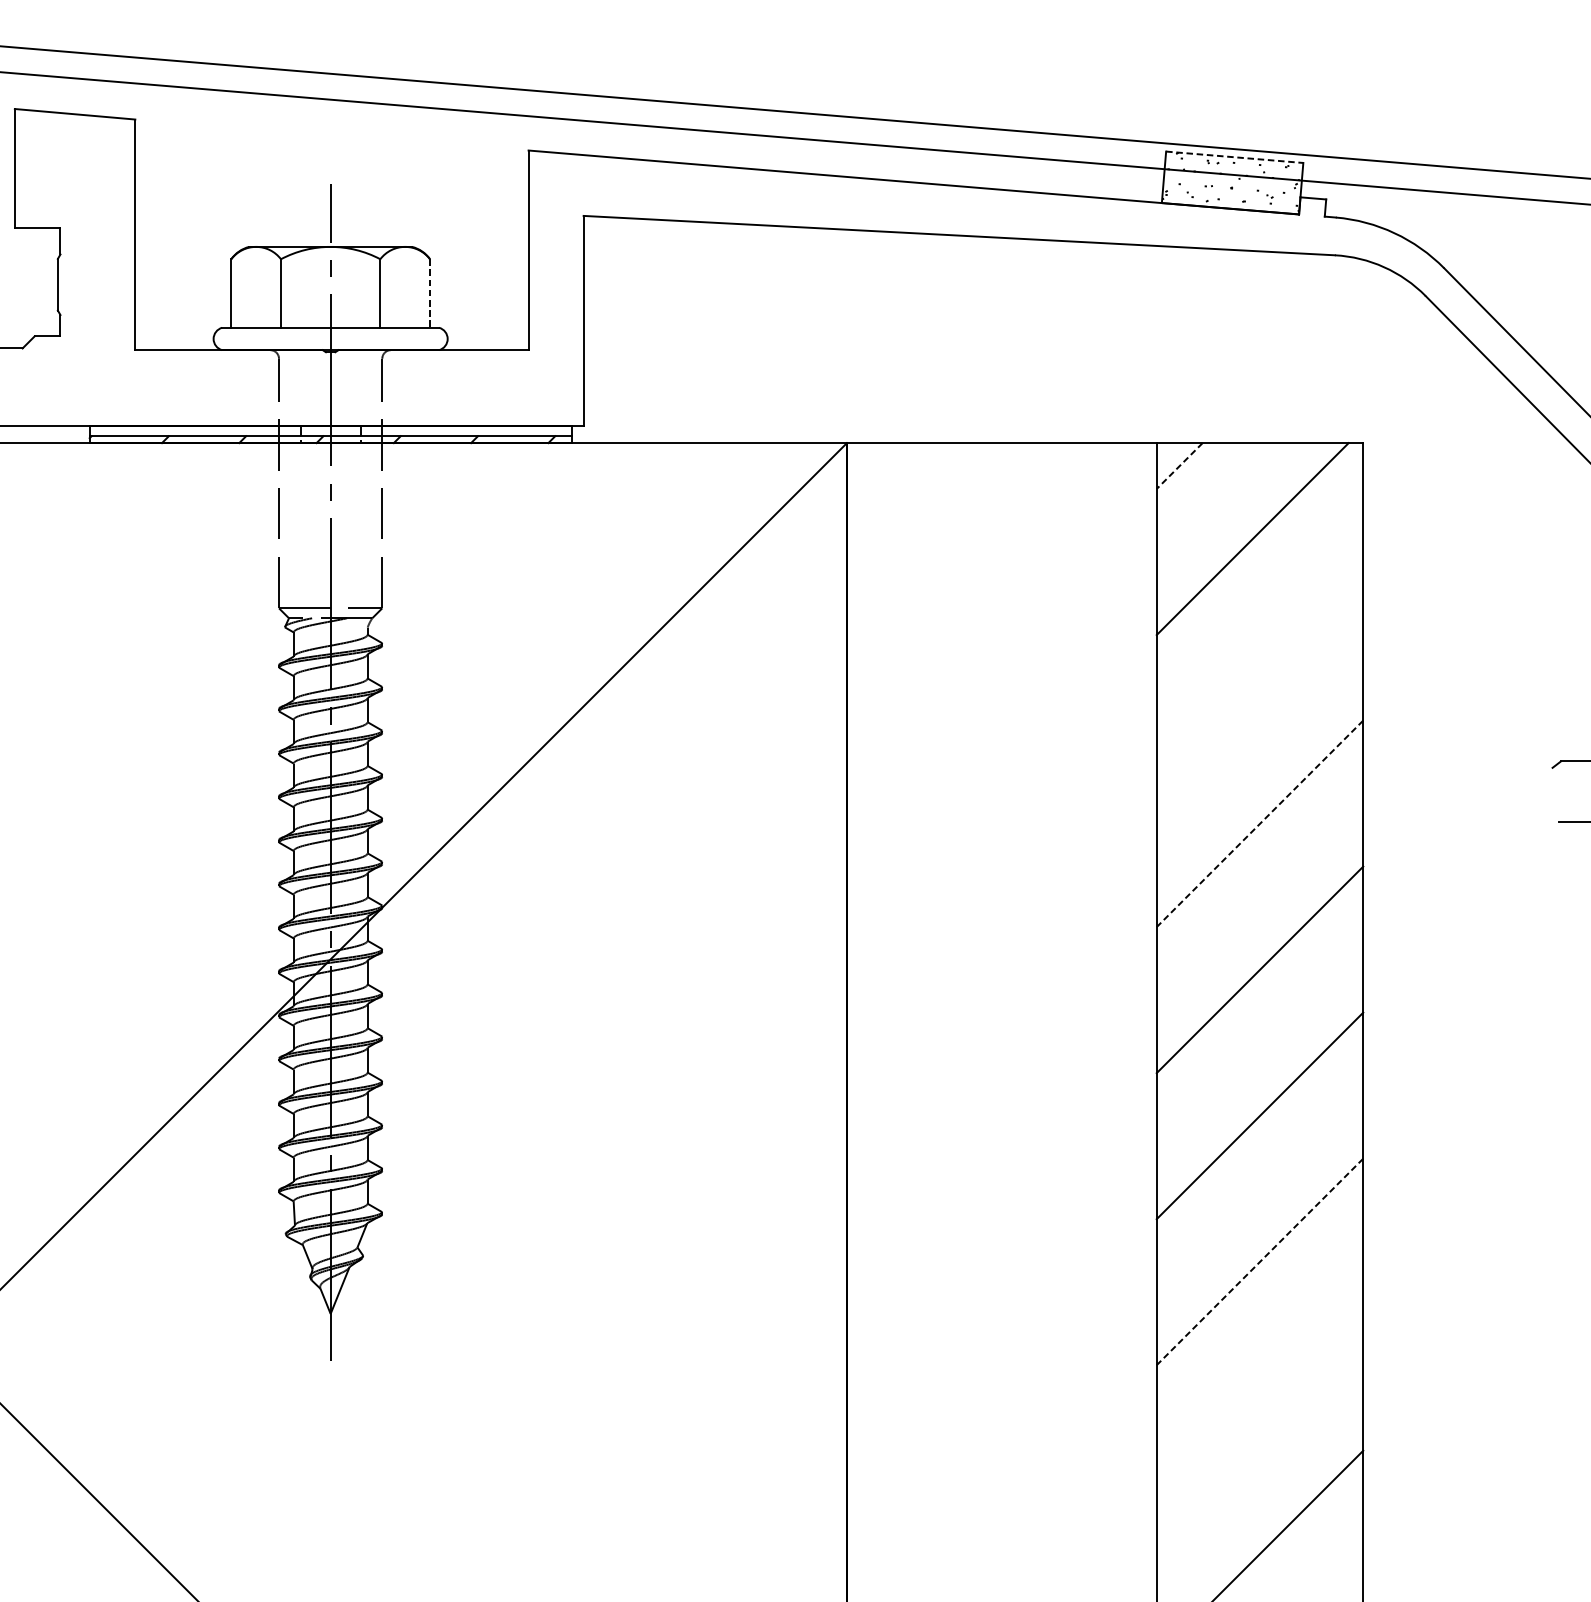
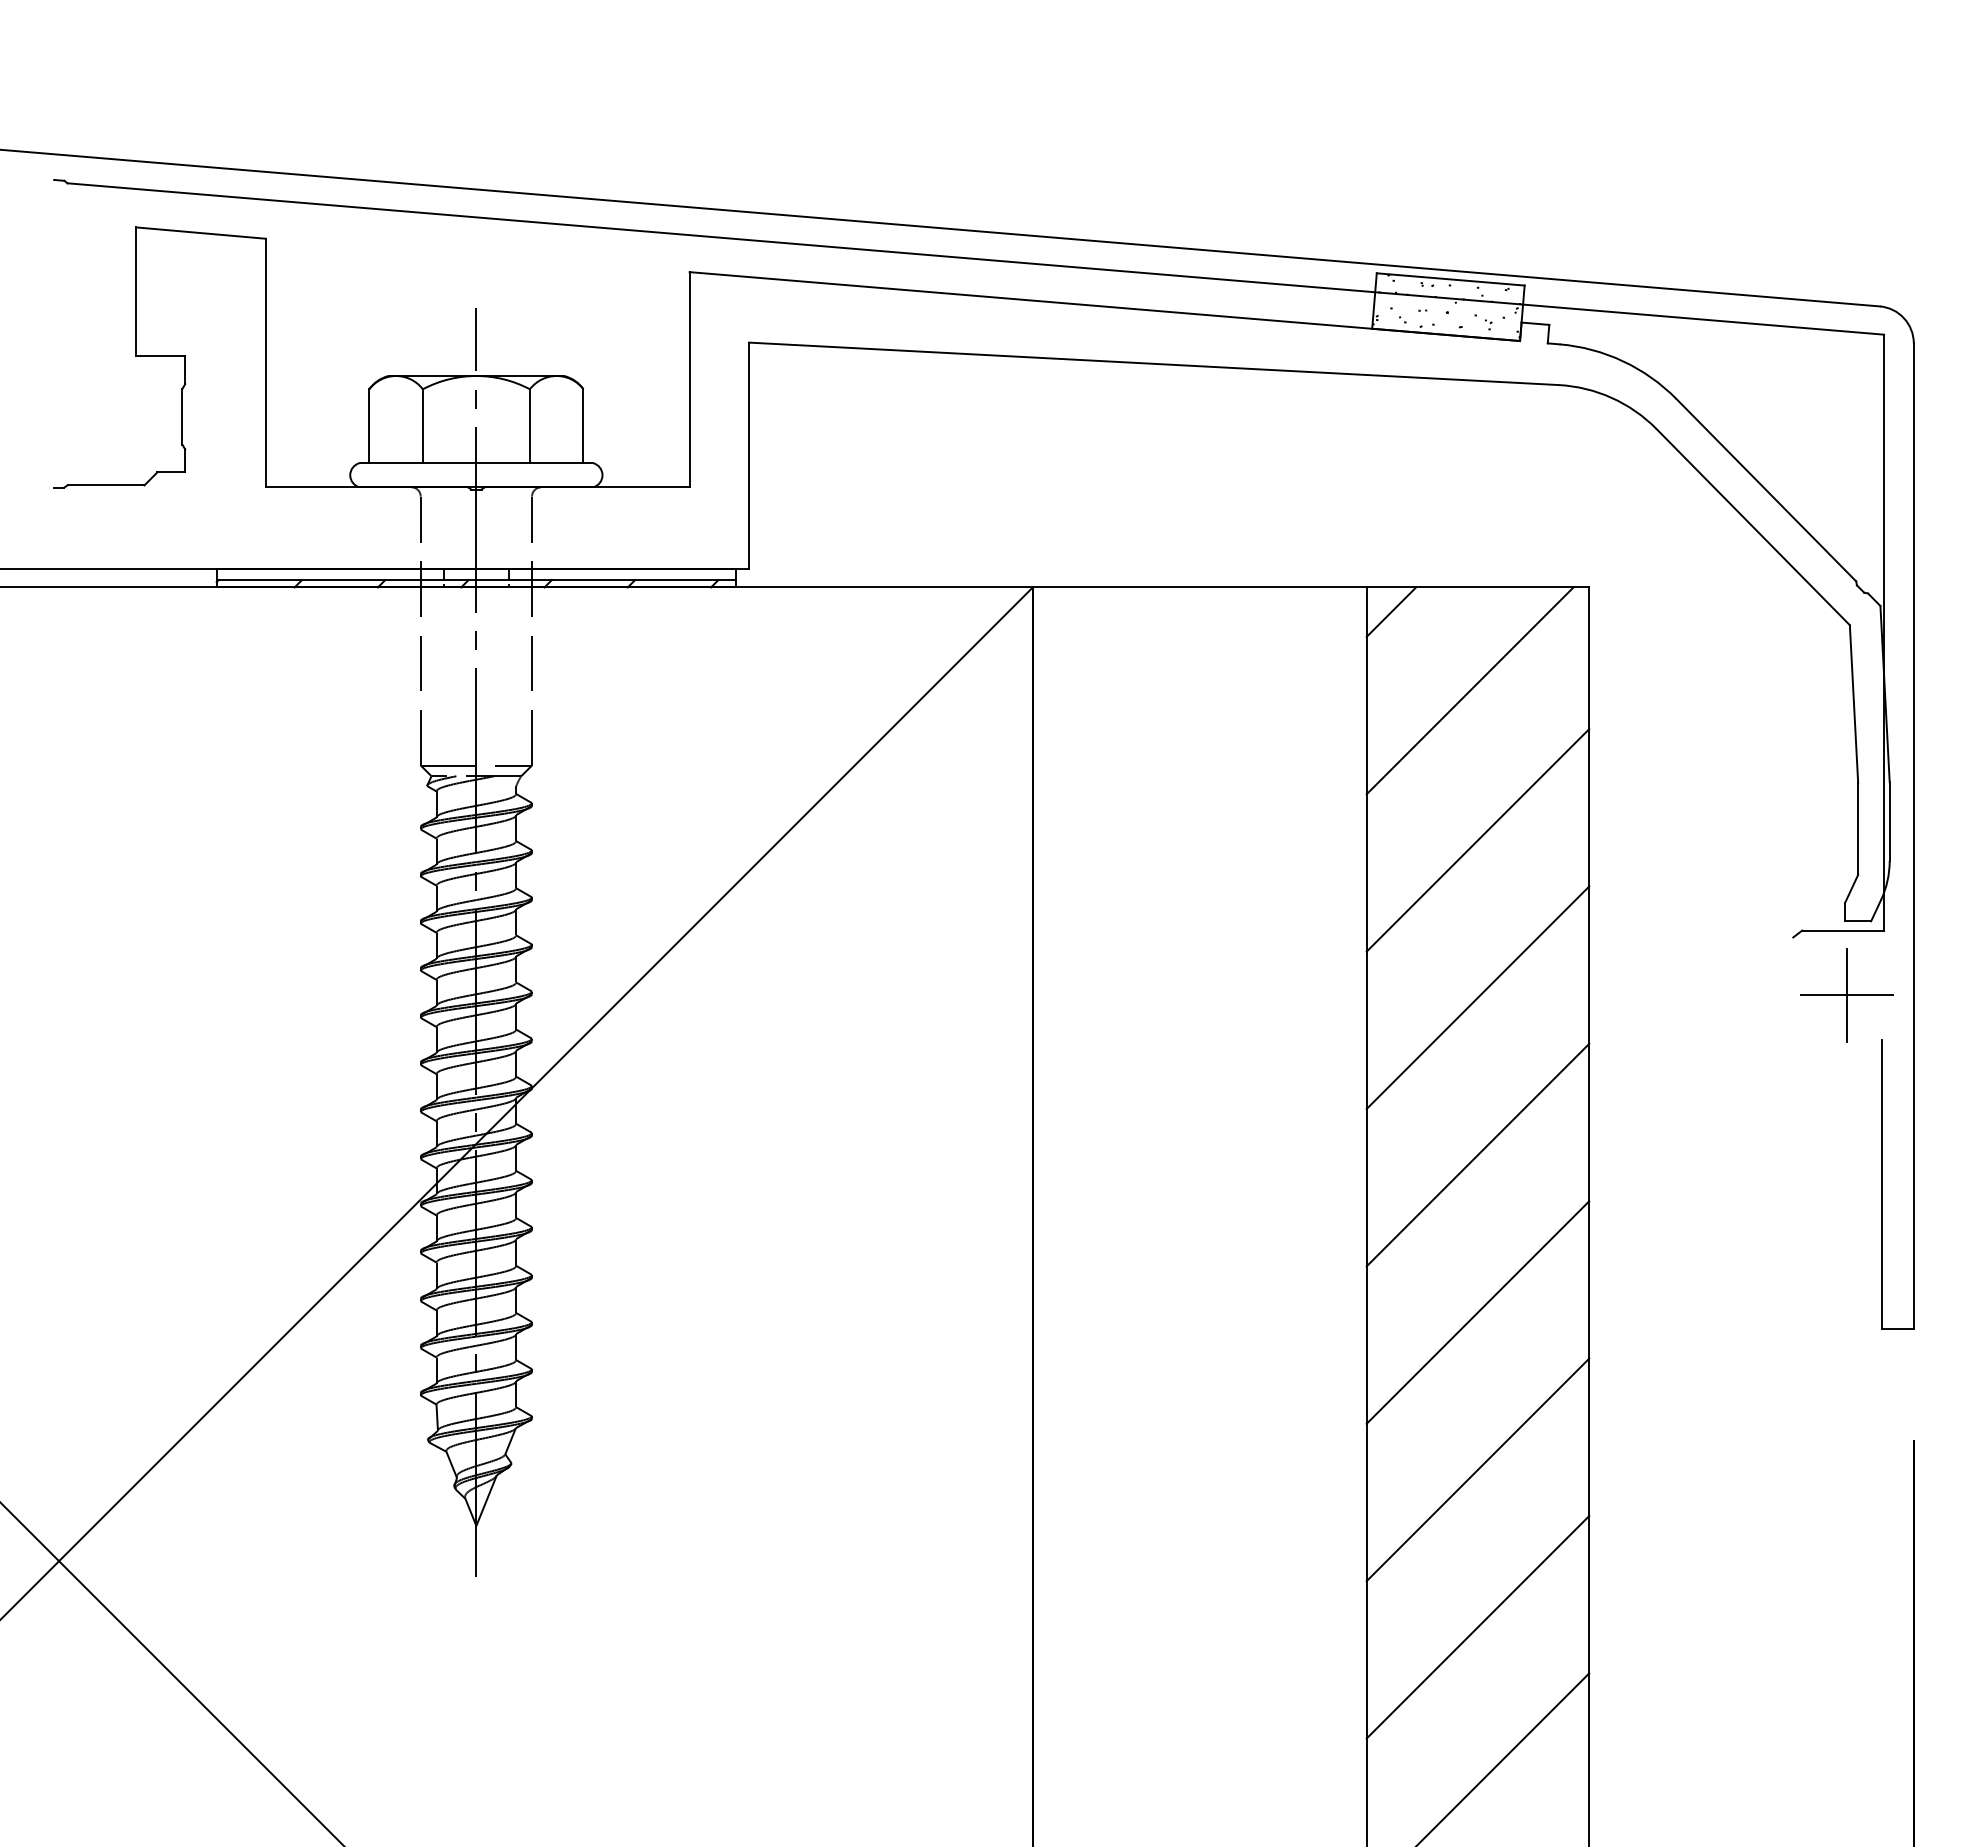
line: (1235, 157) -> (1451, 279), dashed -> solid
line: (430, 293) -> (583, 426), dashed -> solid
line: (1179, 466) -> (1391, 612), dashed -> solid
line: (1259, 677) -> (1477, 840), added
line: (1259, 824) -> (1477, 998), dashed -> solid
line: (1259, 1262) -> (1477, 1470), dashed -> solid
line: (1259, 1408) -> (1477, 1627), added

